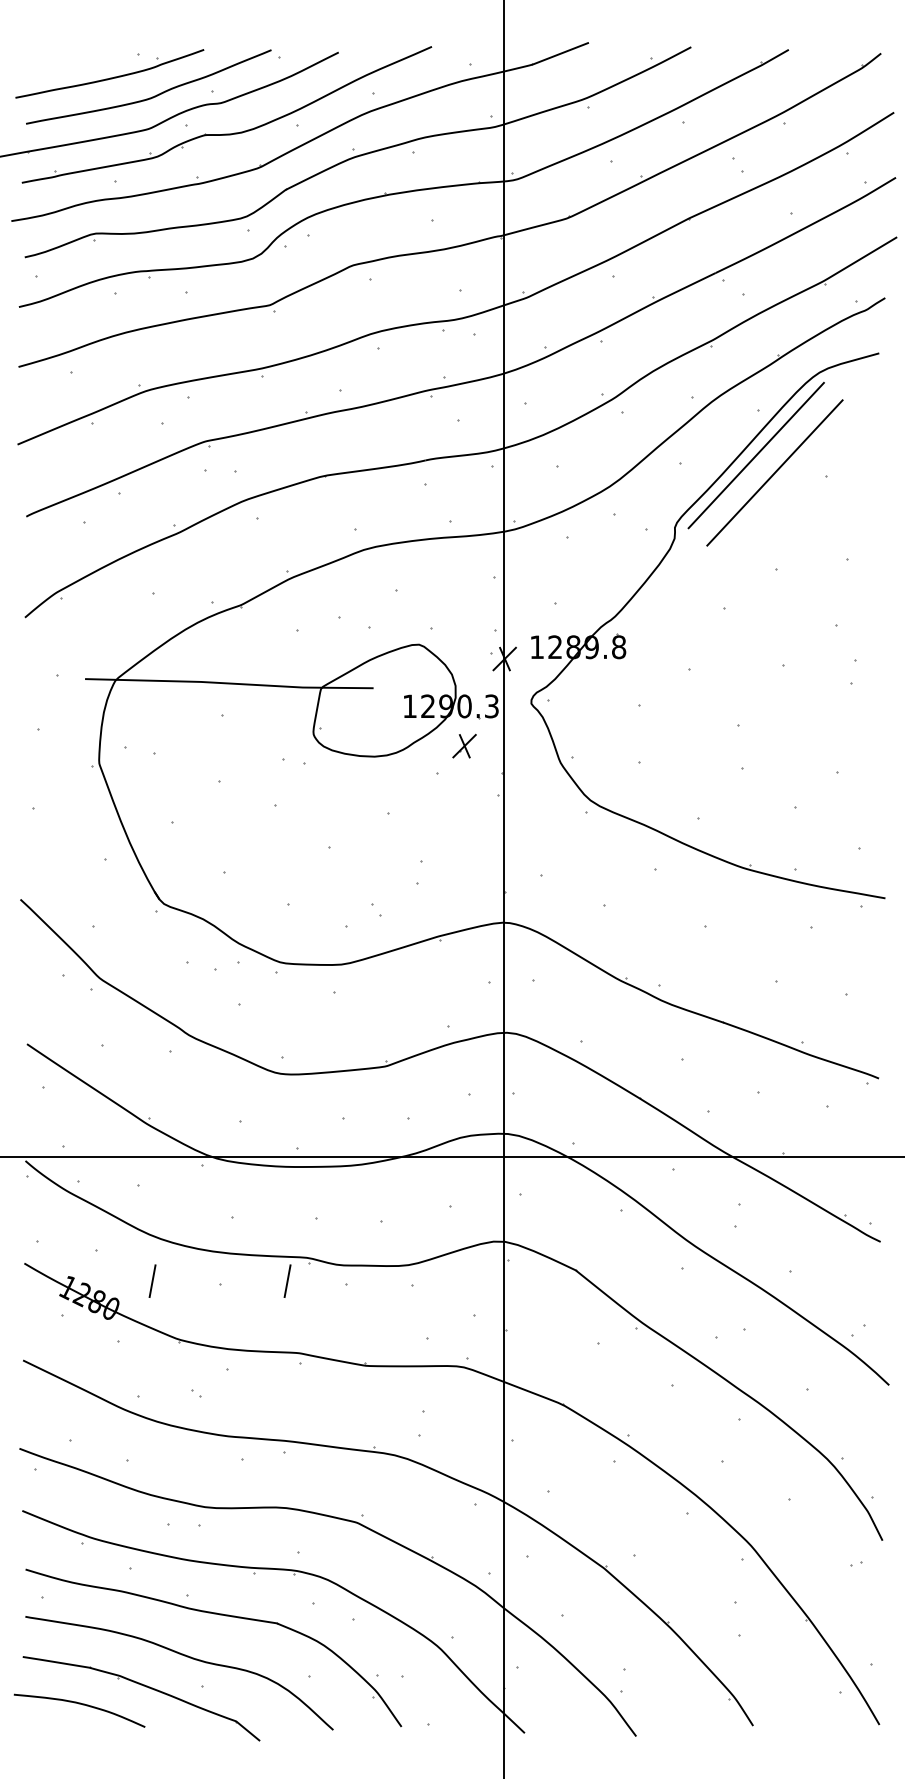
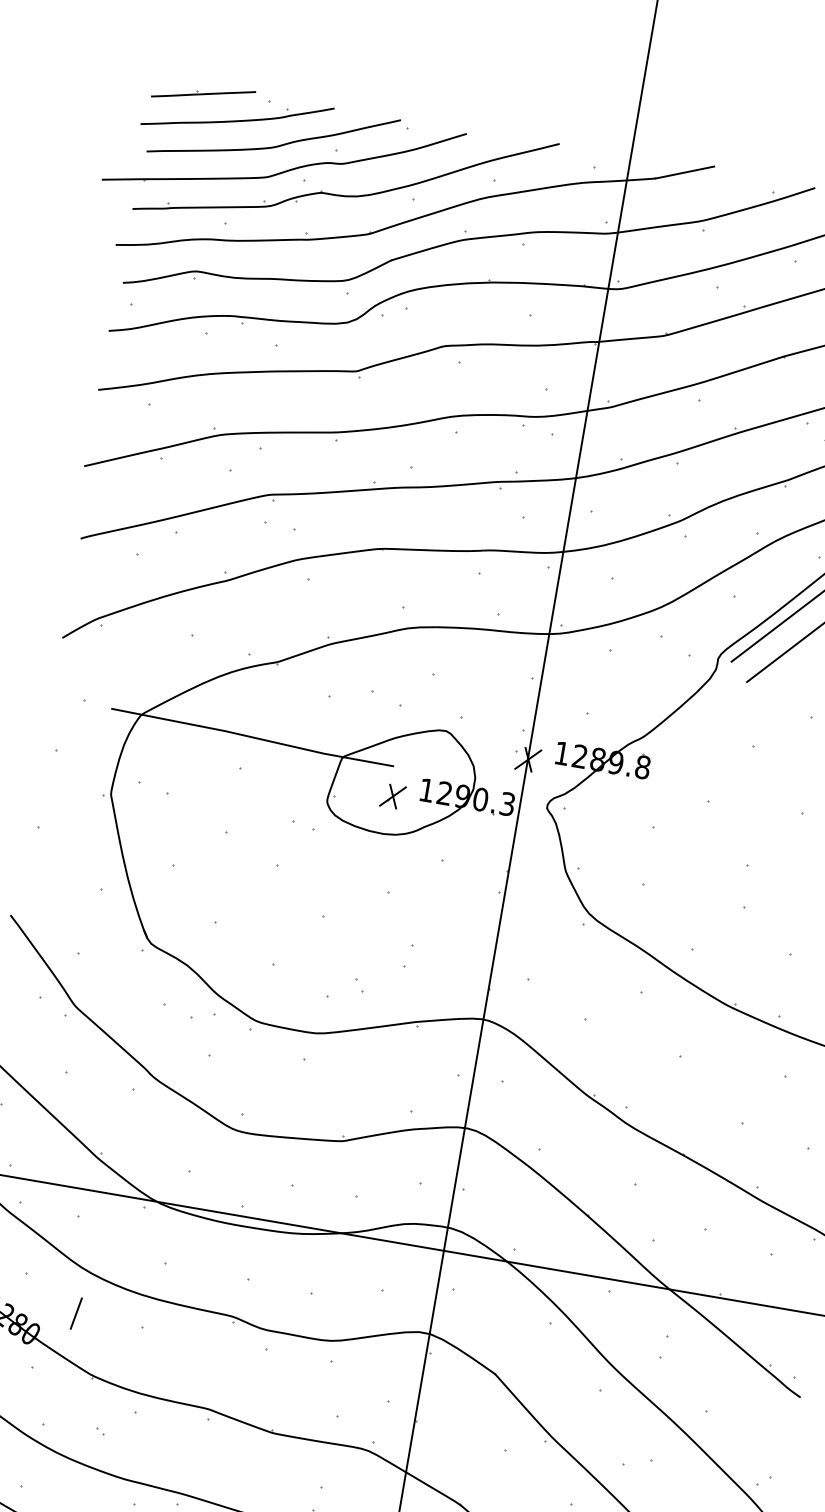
part: (72, 57) -> (203, 93), added
part: (464, 745) -> (393, 795), moved
line: (287, 1280) -> (209, 1335), removed

